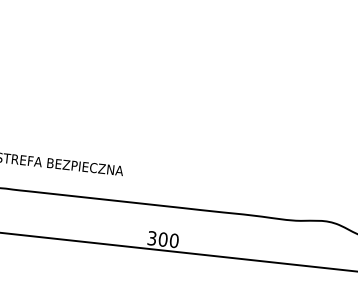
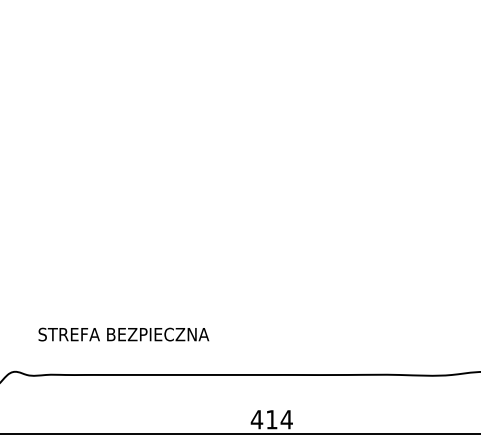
text: (162, 239) -> (271, 419), 300 -> 414

